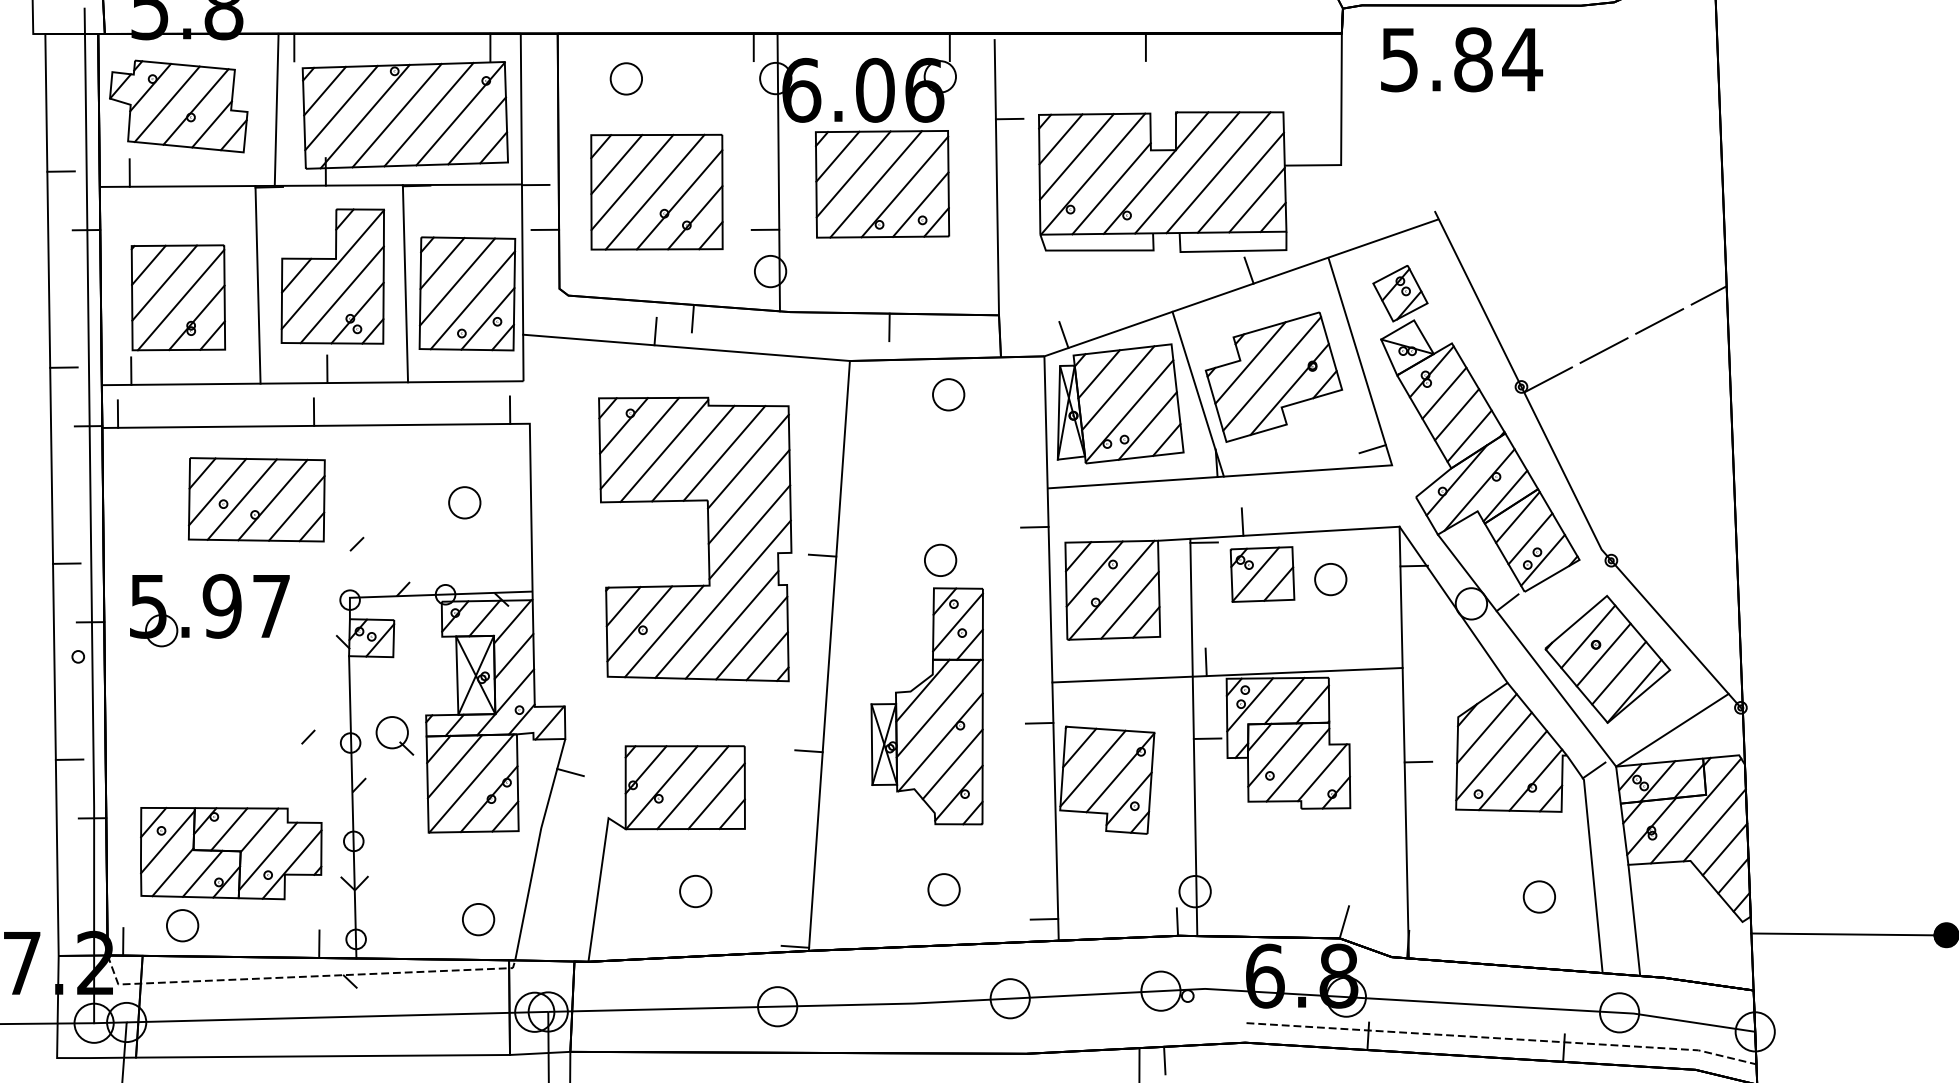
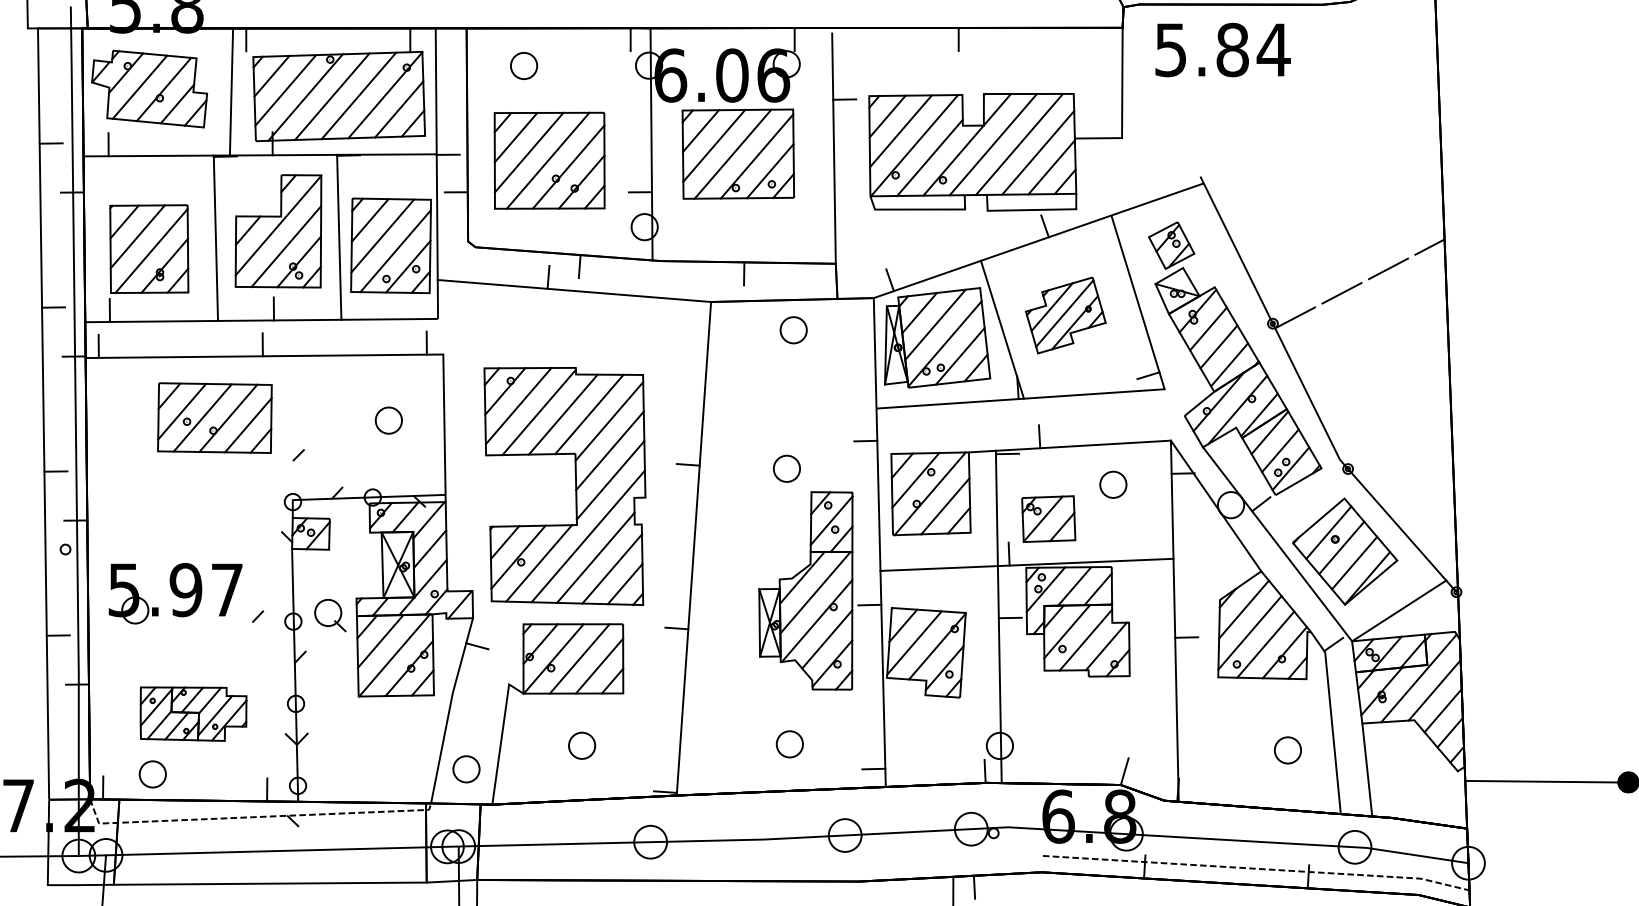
part: (1273, 376) -> (1065, 314), size x0.7
part: (707, 539) -> (575, 486), moved
part: (1262, 574) -> (1048, 519), moved
part: (209, 610) -> (175, 593), moved
part: (926, 706) -> (805, 591), moved
part: (231, 853) -> (193, 714), size x0.7
part: (478, 919) -> (466, 769), moved

